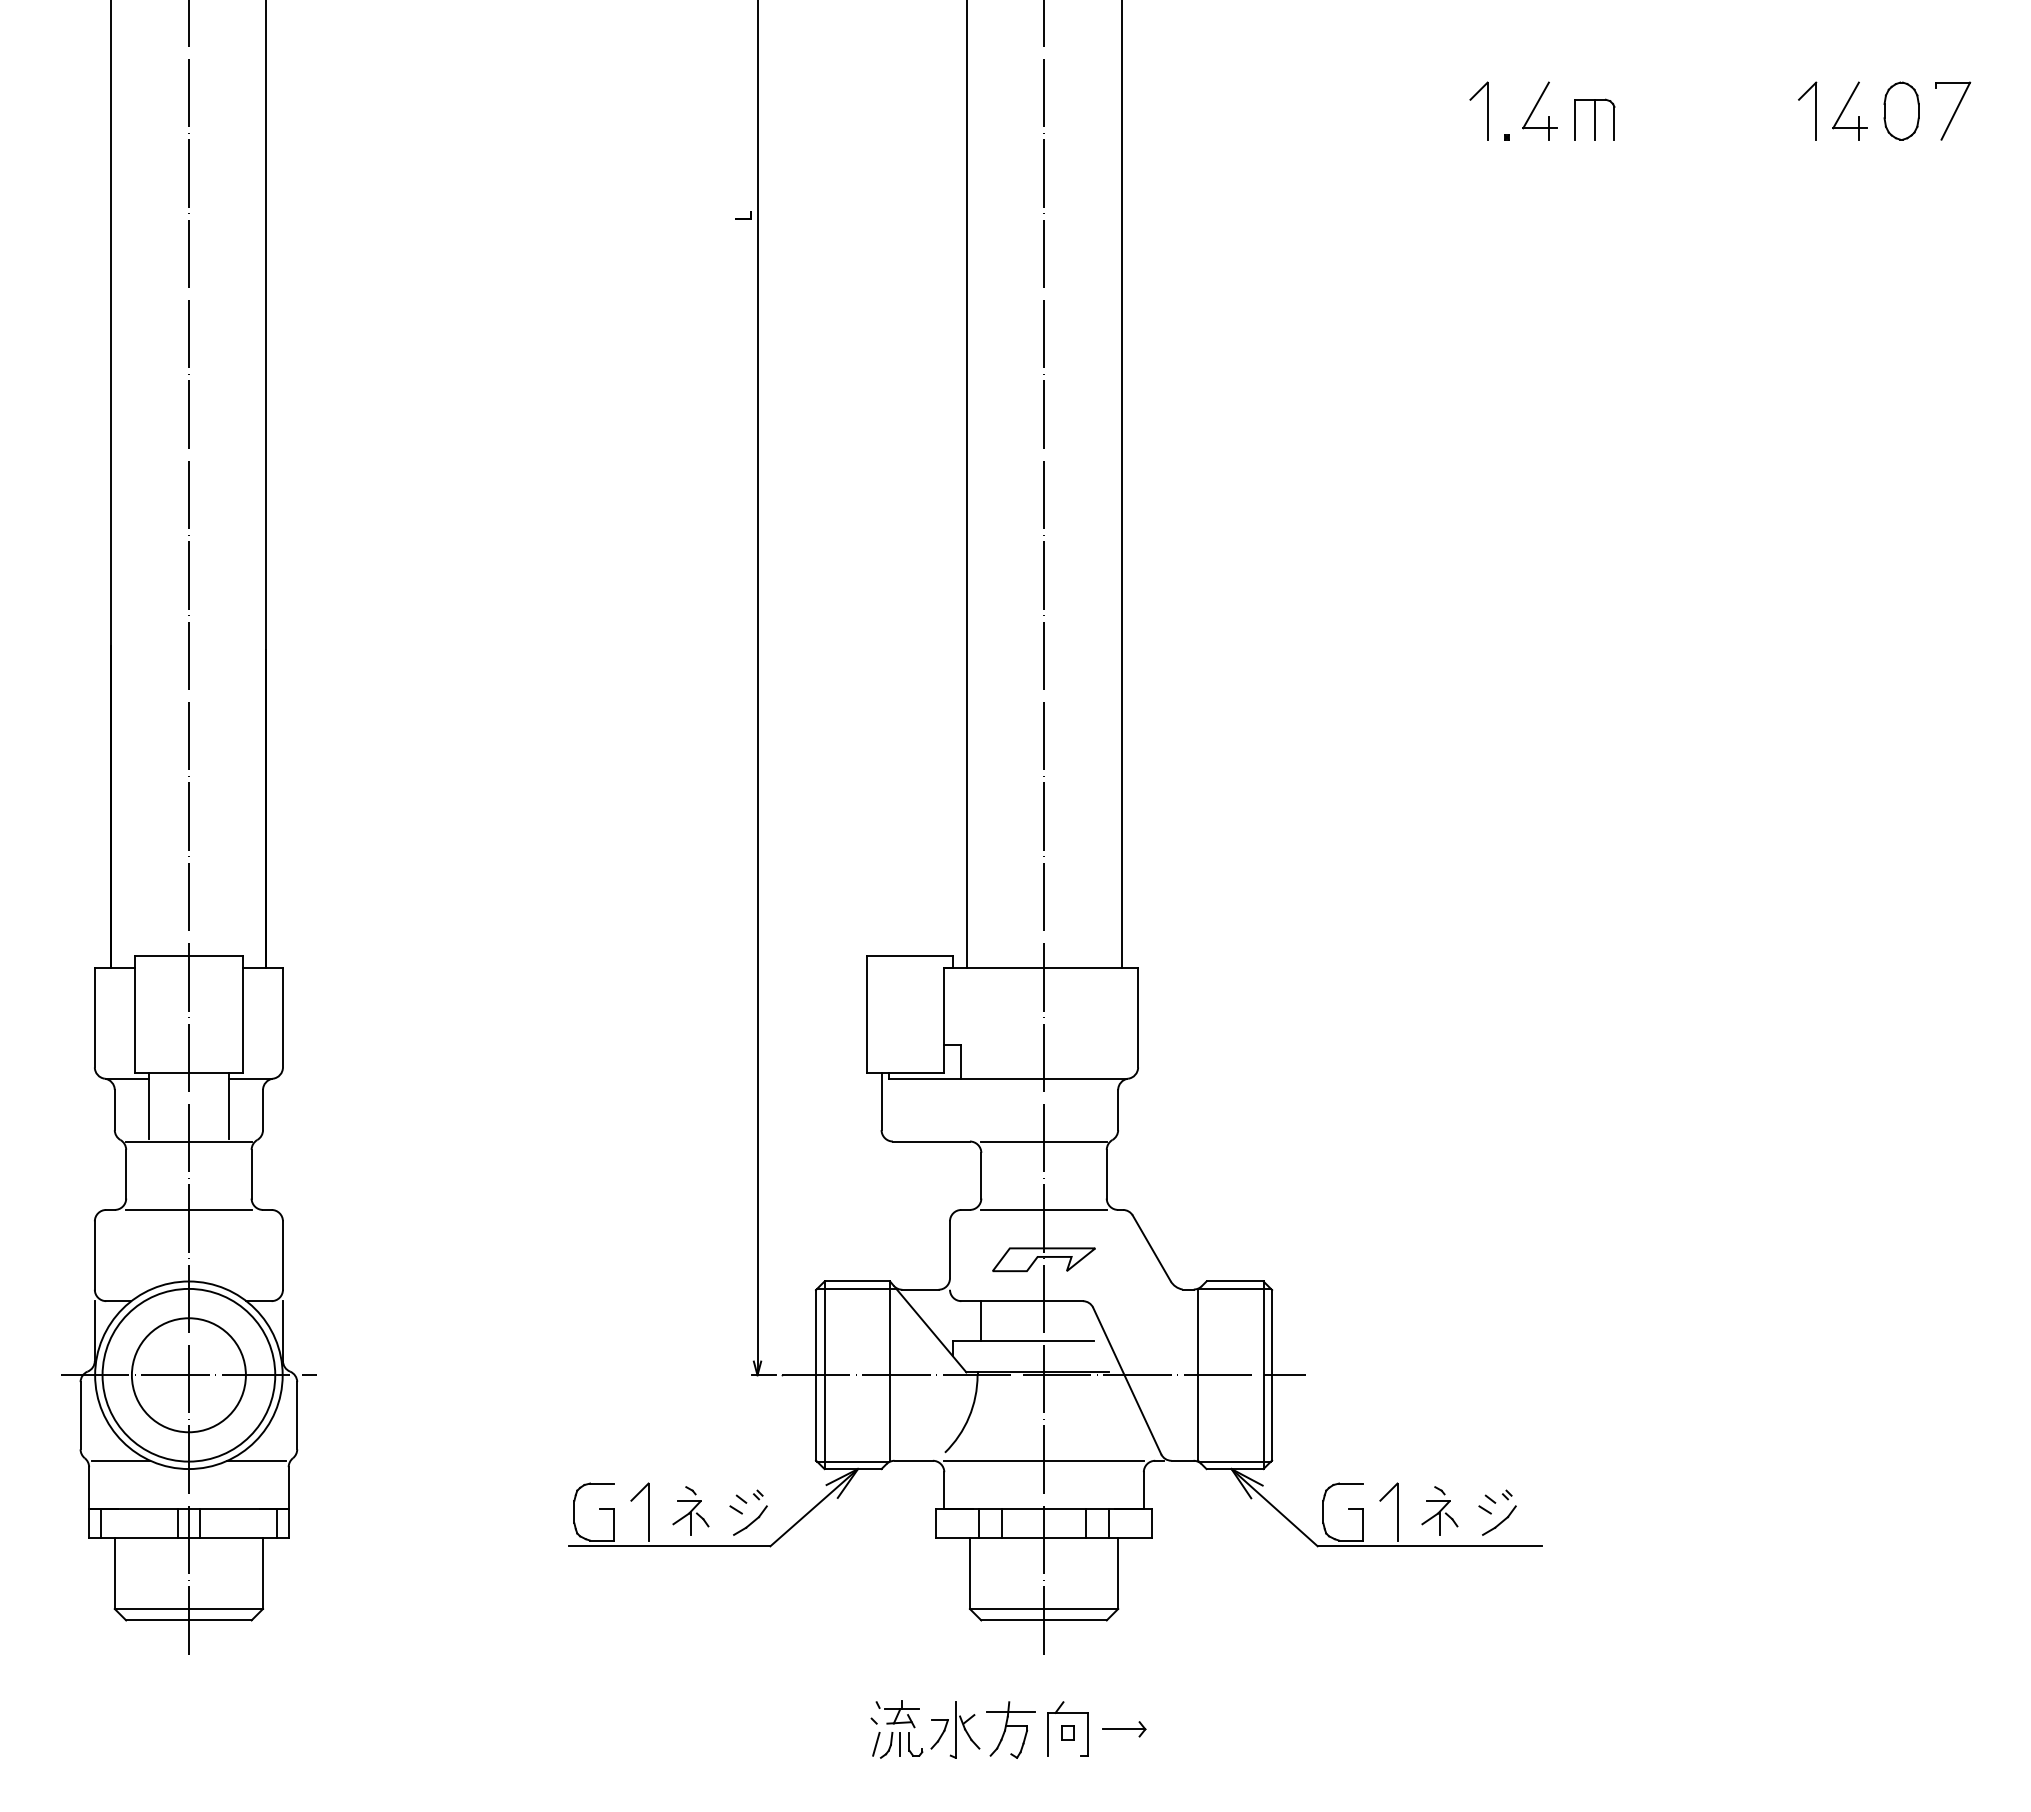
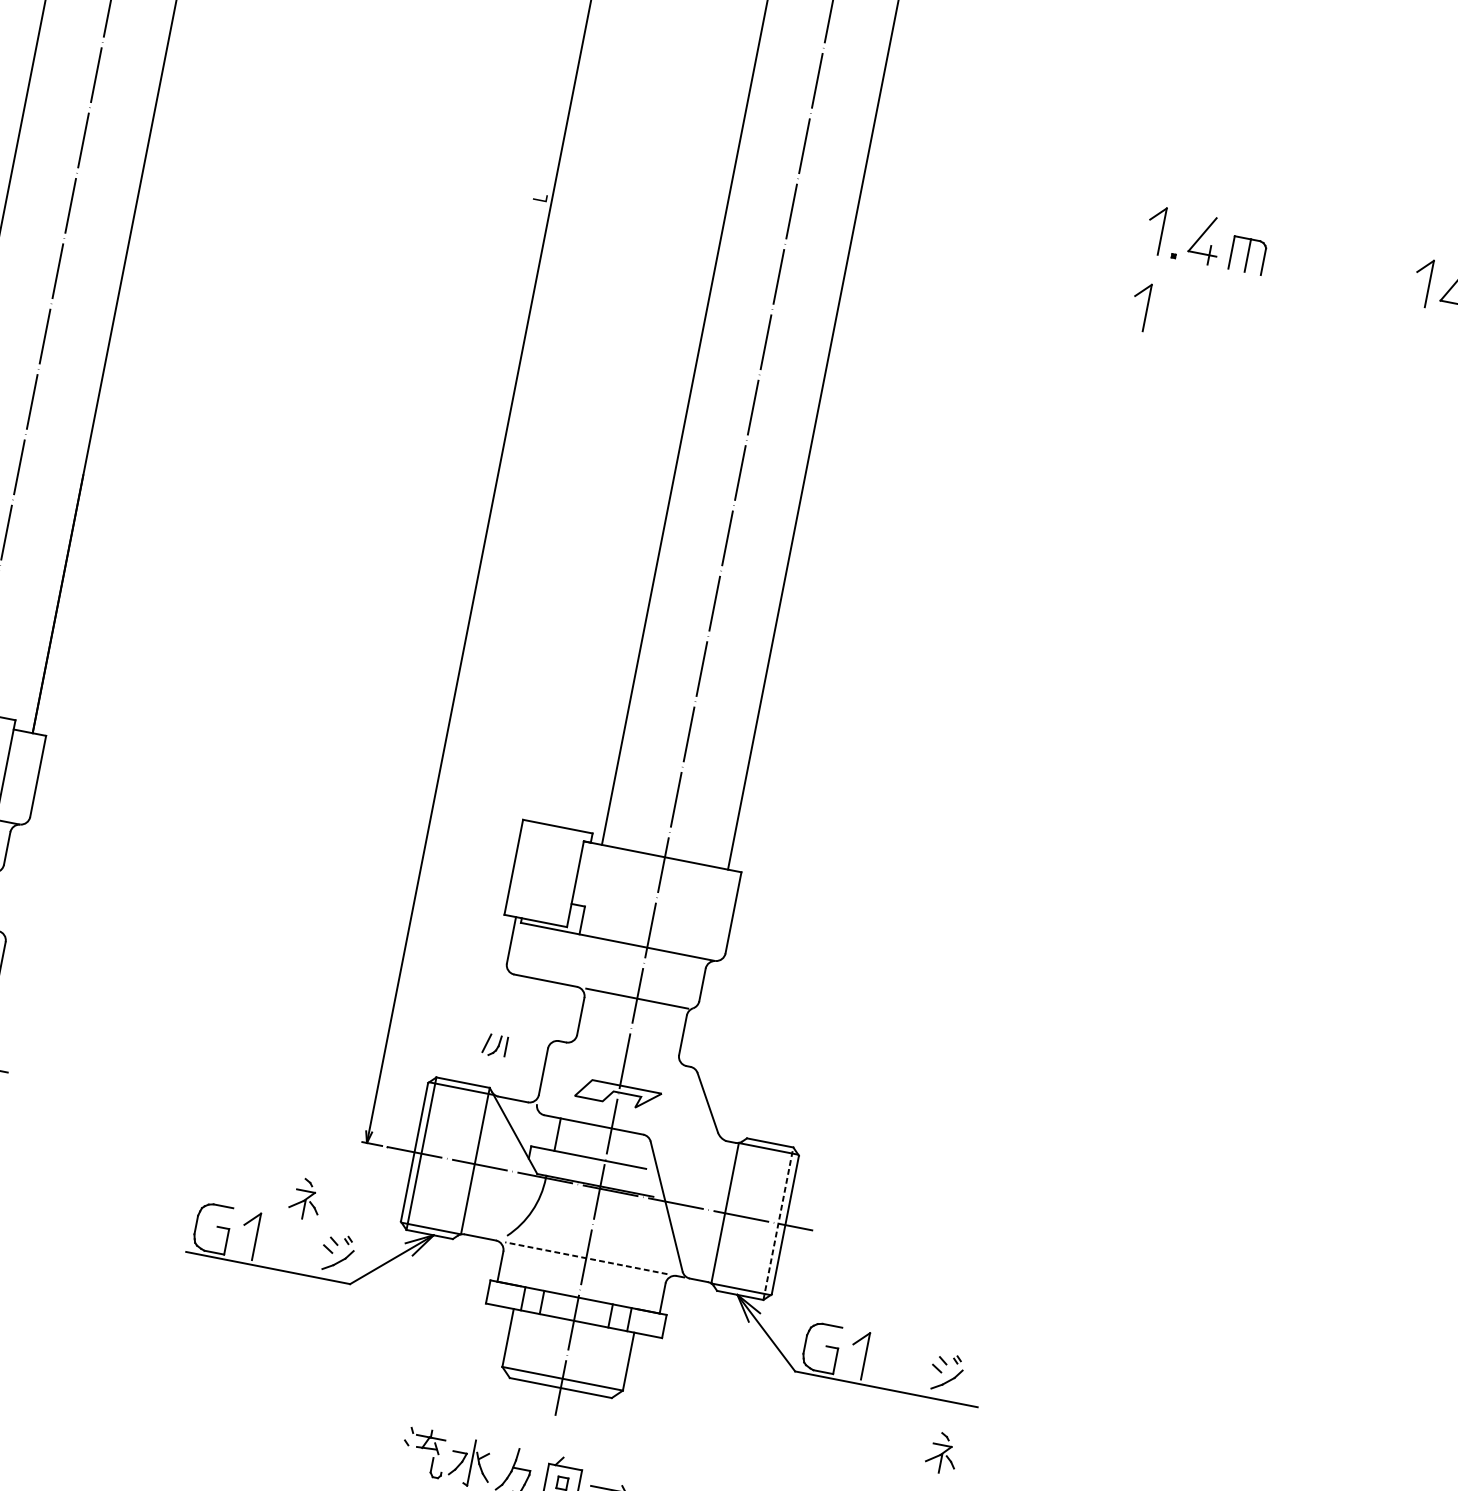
part: (1487, 204) -> (1147, 307), added
line: (1043, 1209) -> (625, 1053), removed
line: (1263, 1375) -> (778, 1223), solid -> dashed
line: (1044, 1460) -> (586, 1258), solid -> dashed
part: (690, 1510) -> (305, 1198), moved
part: (1439, 1510) -> (942, 1452), moved
line: (1010, 1711) -> (519, 1456), removed
part: (886, 1745) -> (494, 1045), moved

